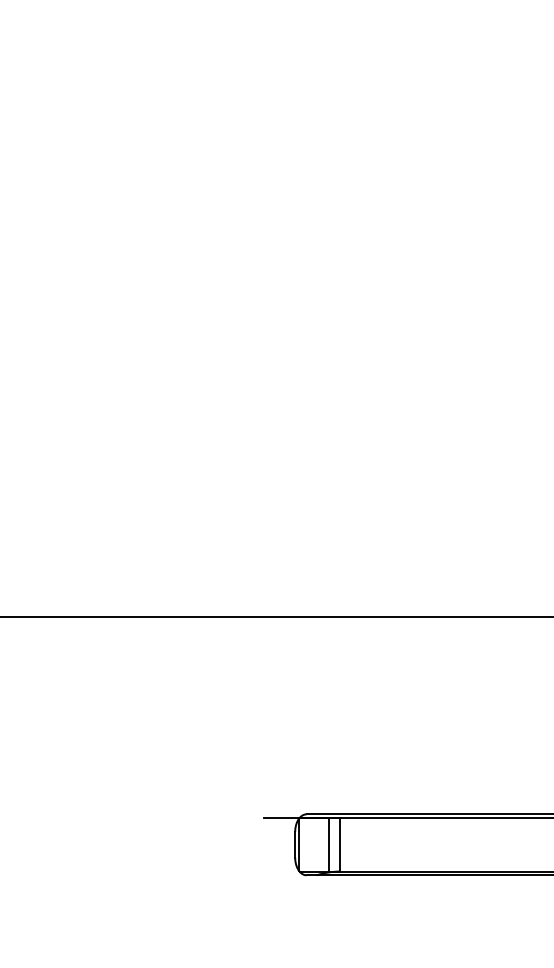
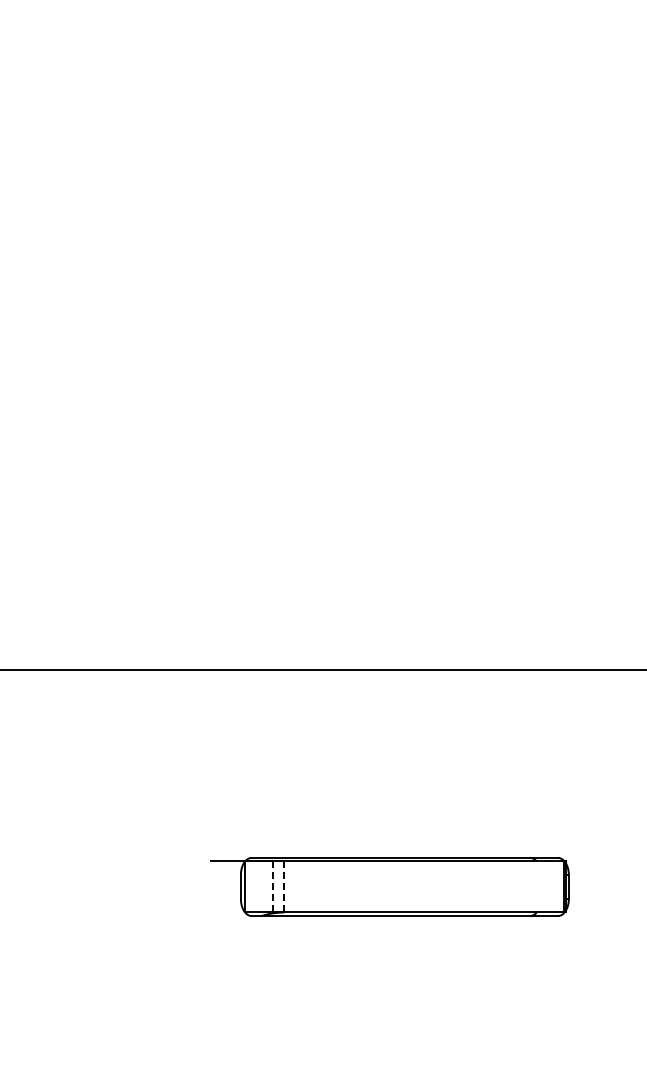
line: (329, 844) -> (273, 886), solid -> dashed
line: (340, 844) -> (284, 886), solid -> dashed

